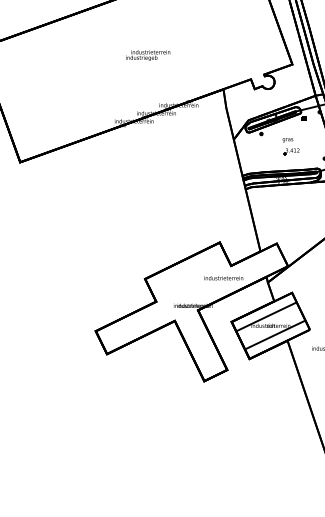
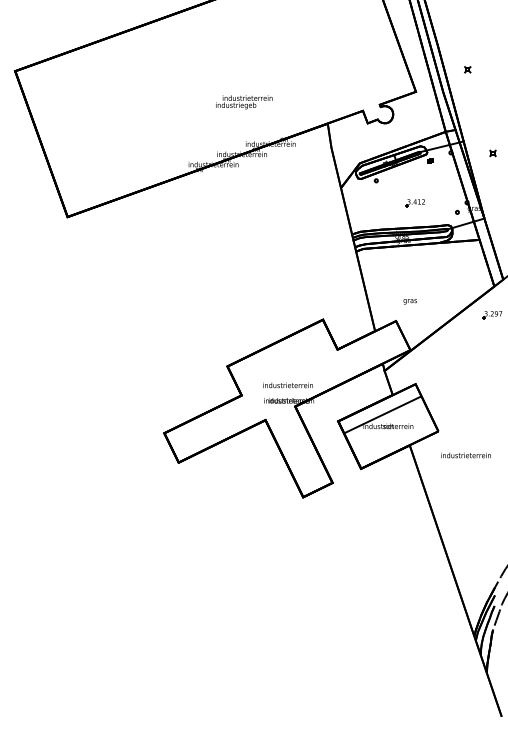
text: (148, 55) -> (244, 102), moved
text: (287, 140) -> (409, 301), moved
text: (223, 278) -> (287, 385), moved
line: (274, 335) -> (393, 438), removed

